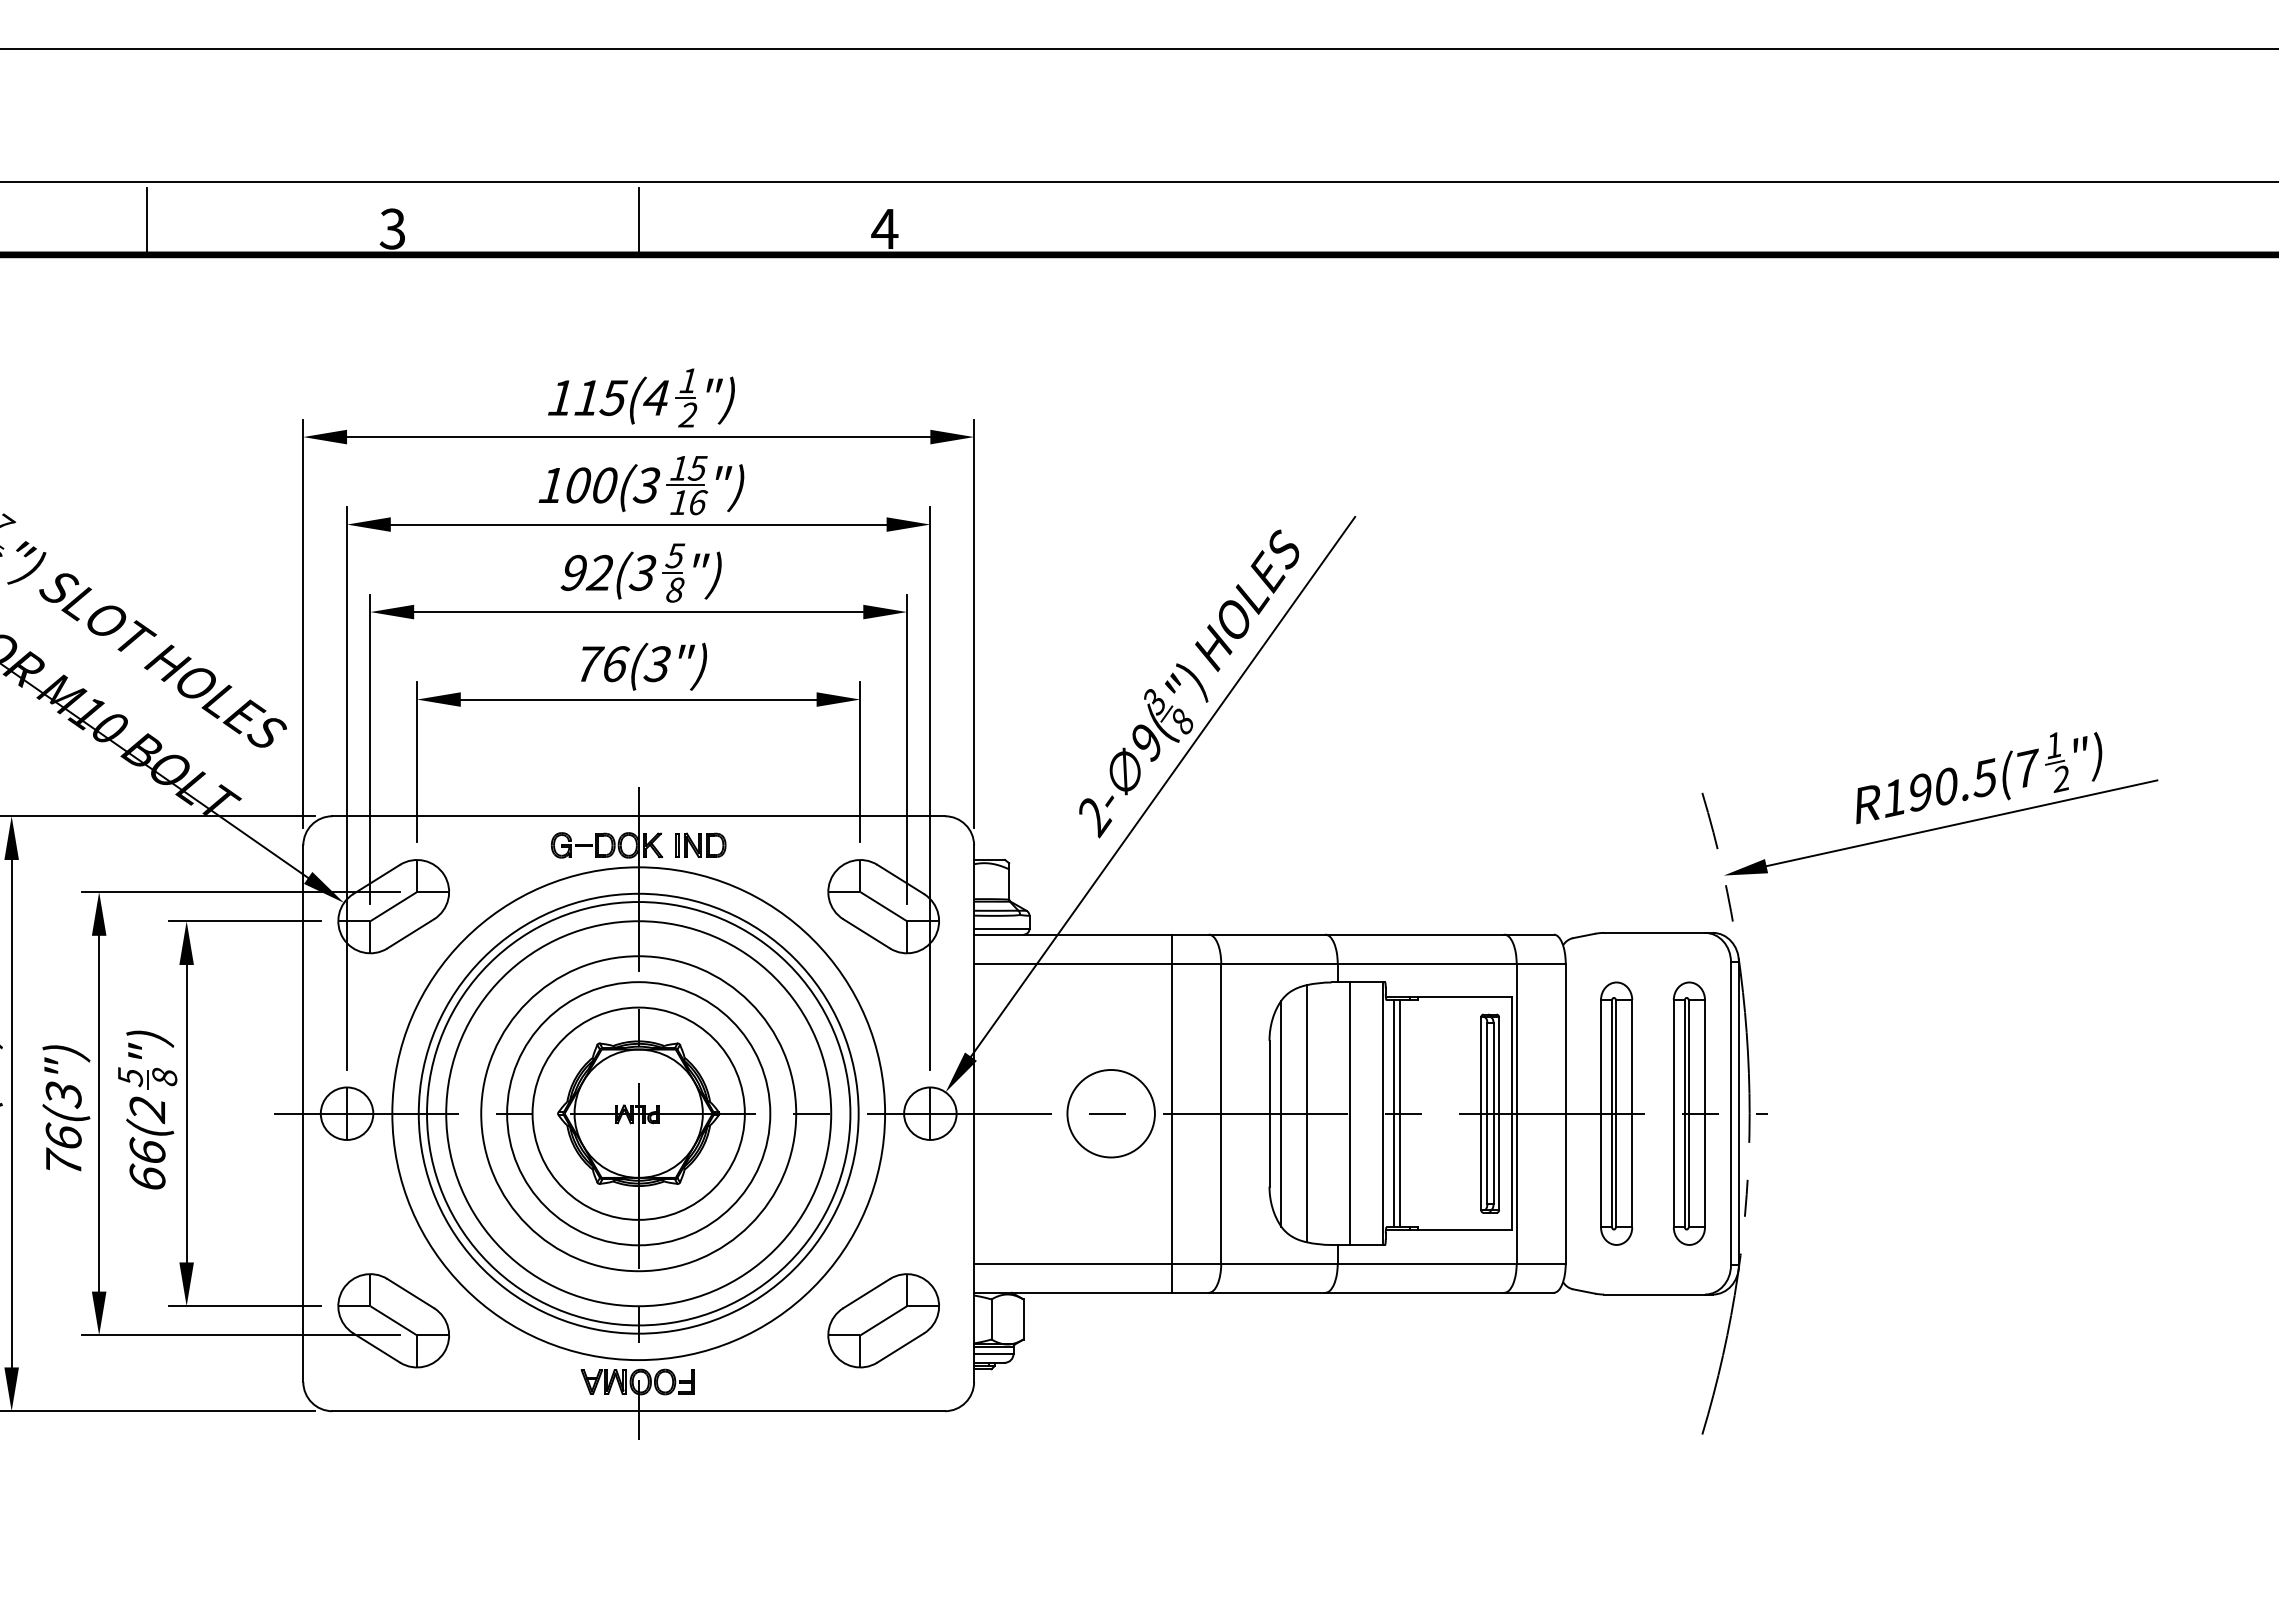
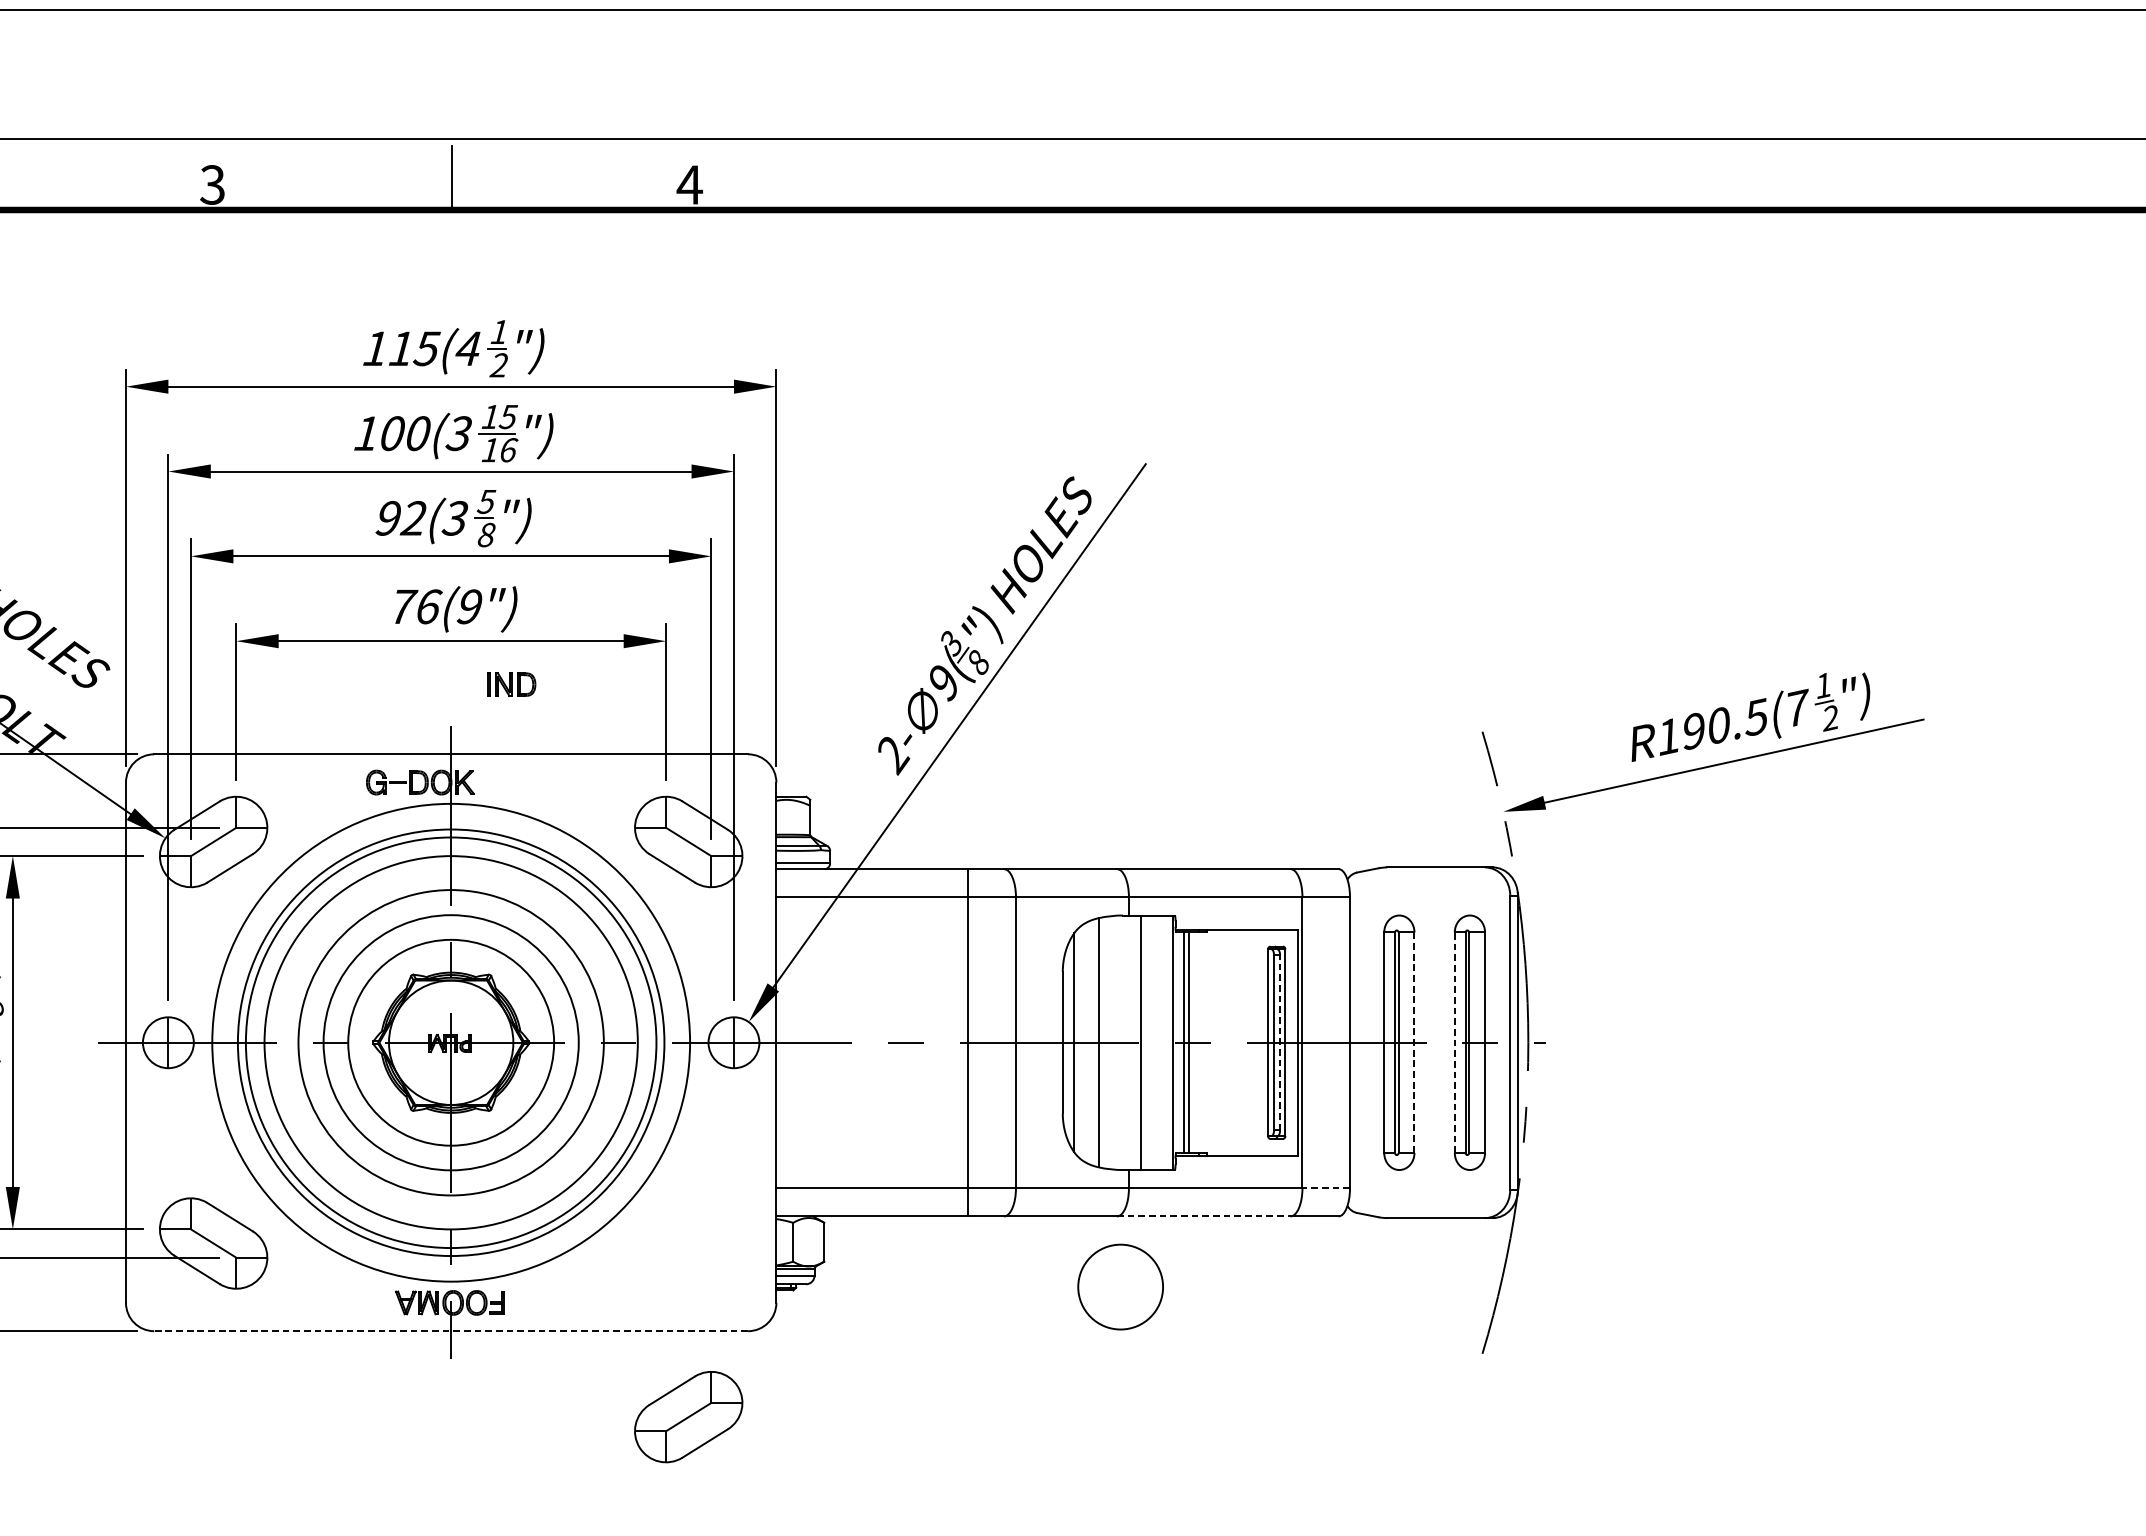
text: (656, 664) -> (468, 607), 76(3") -> 76(9")
part: (700, 845) -> (511, 684), moved
circle: (1110, 1113) -> (1119, 1286), moved
line: (1493, 1113) -> (1279, 1042), solid -> dashed
line: (1632, 1113) -> (1414, 1042), solid -> dashed
line: (1673, 1113) -> (1454, 1042), solid -> dashed
line: (1541, 1263) -> (1326, 1187), solid -> dashed
line: (1415, 1292) -> (1204, 1216), solid -> dashed
part: (883, 1320) -> (688, 1416), moved
line: (638, 1411) -> (450, 1331), solid -> dashed

